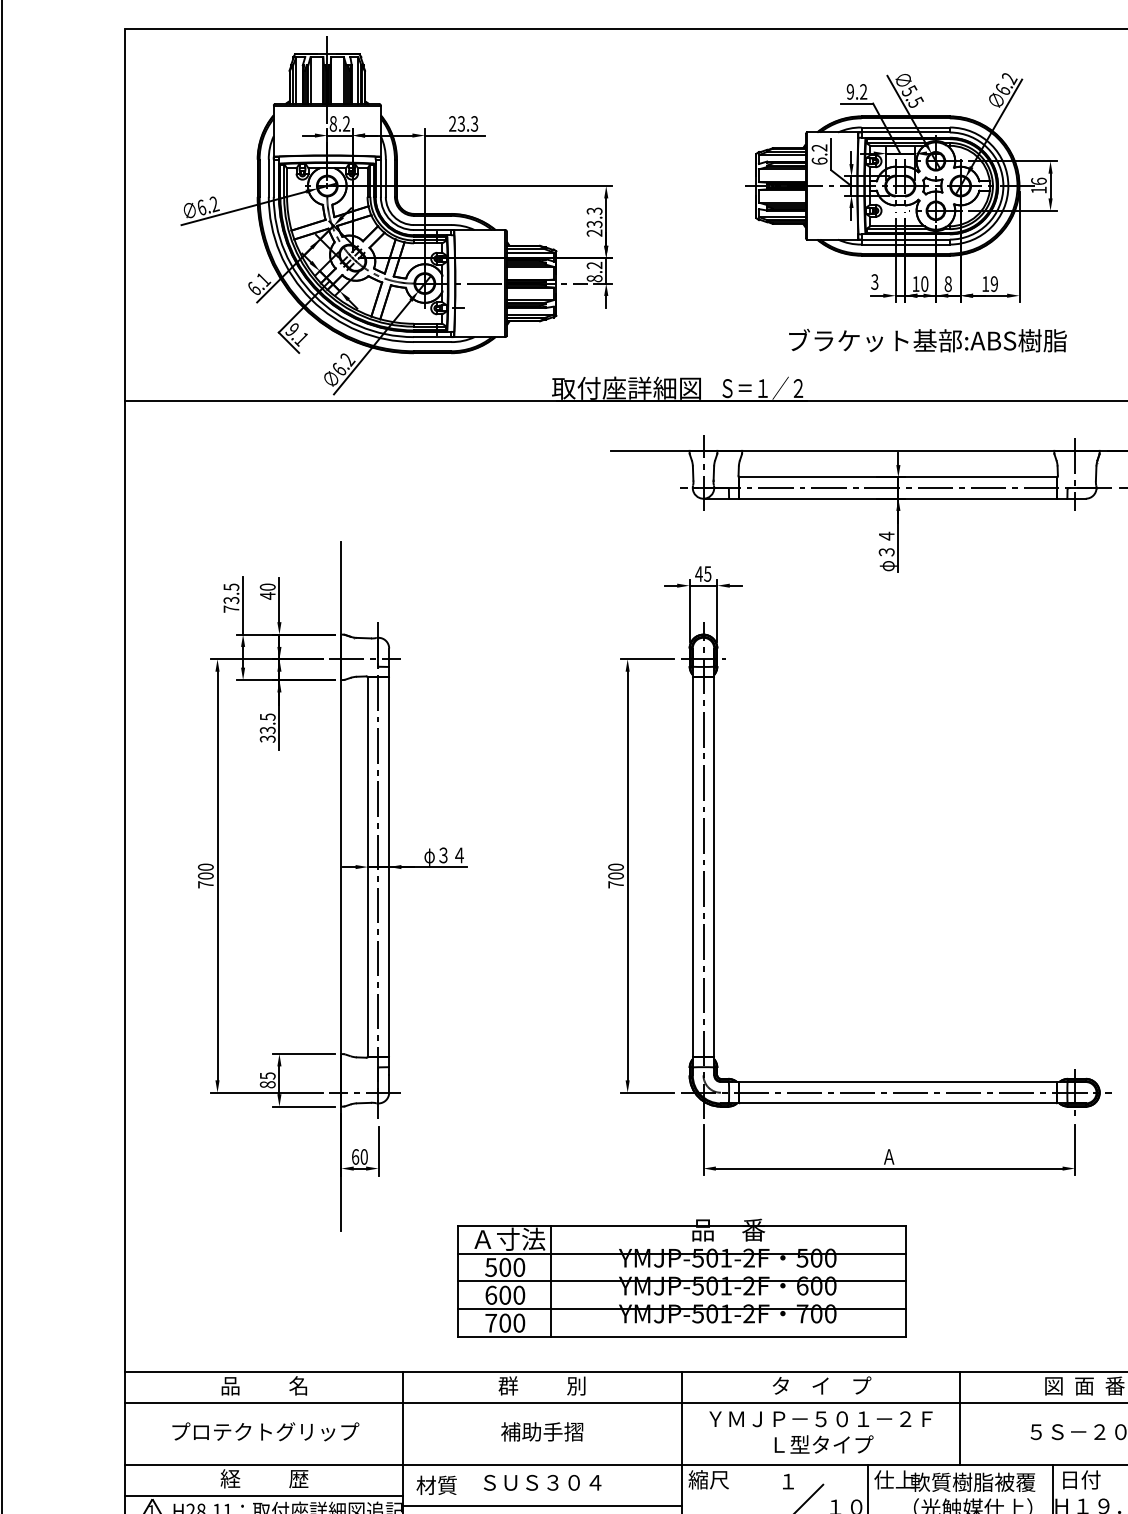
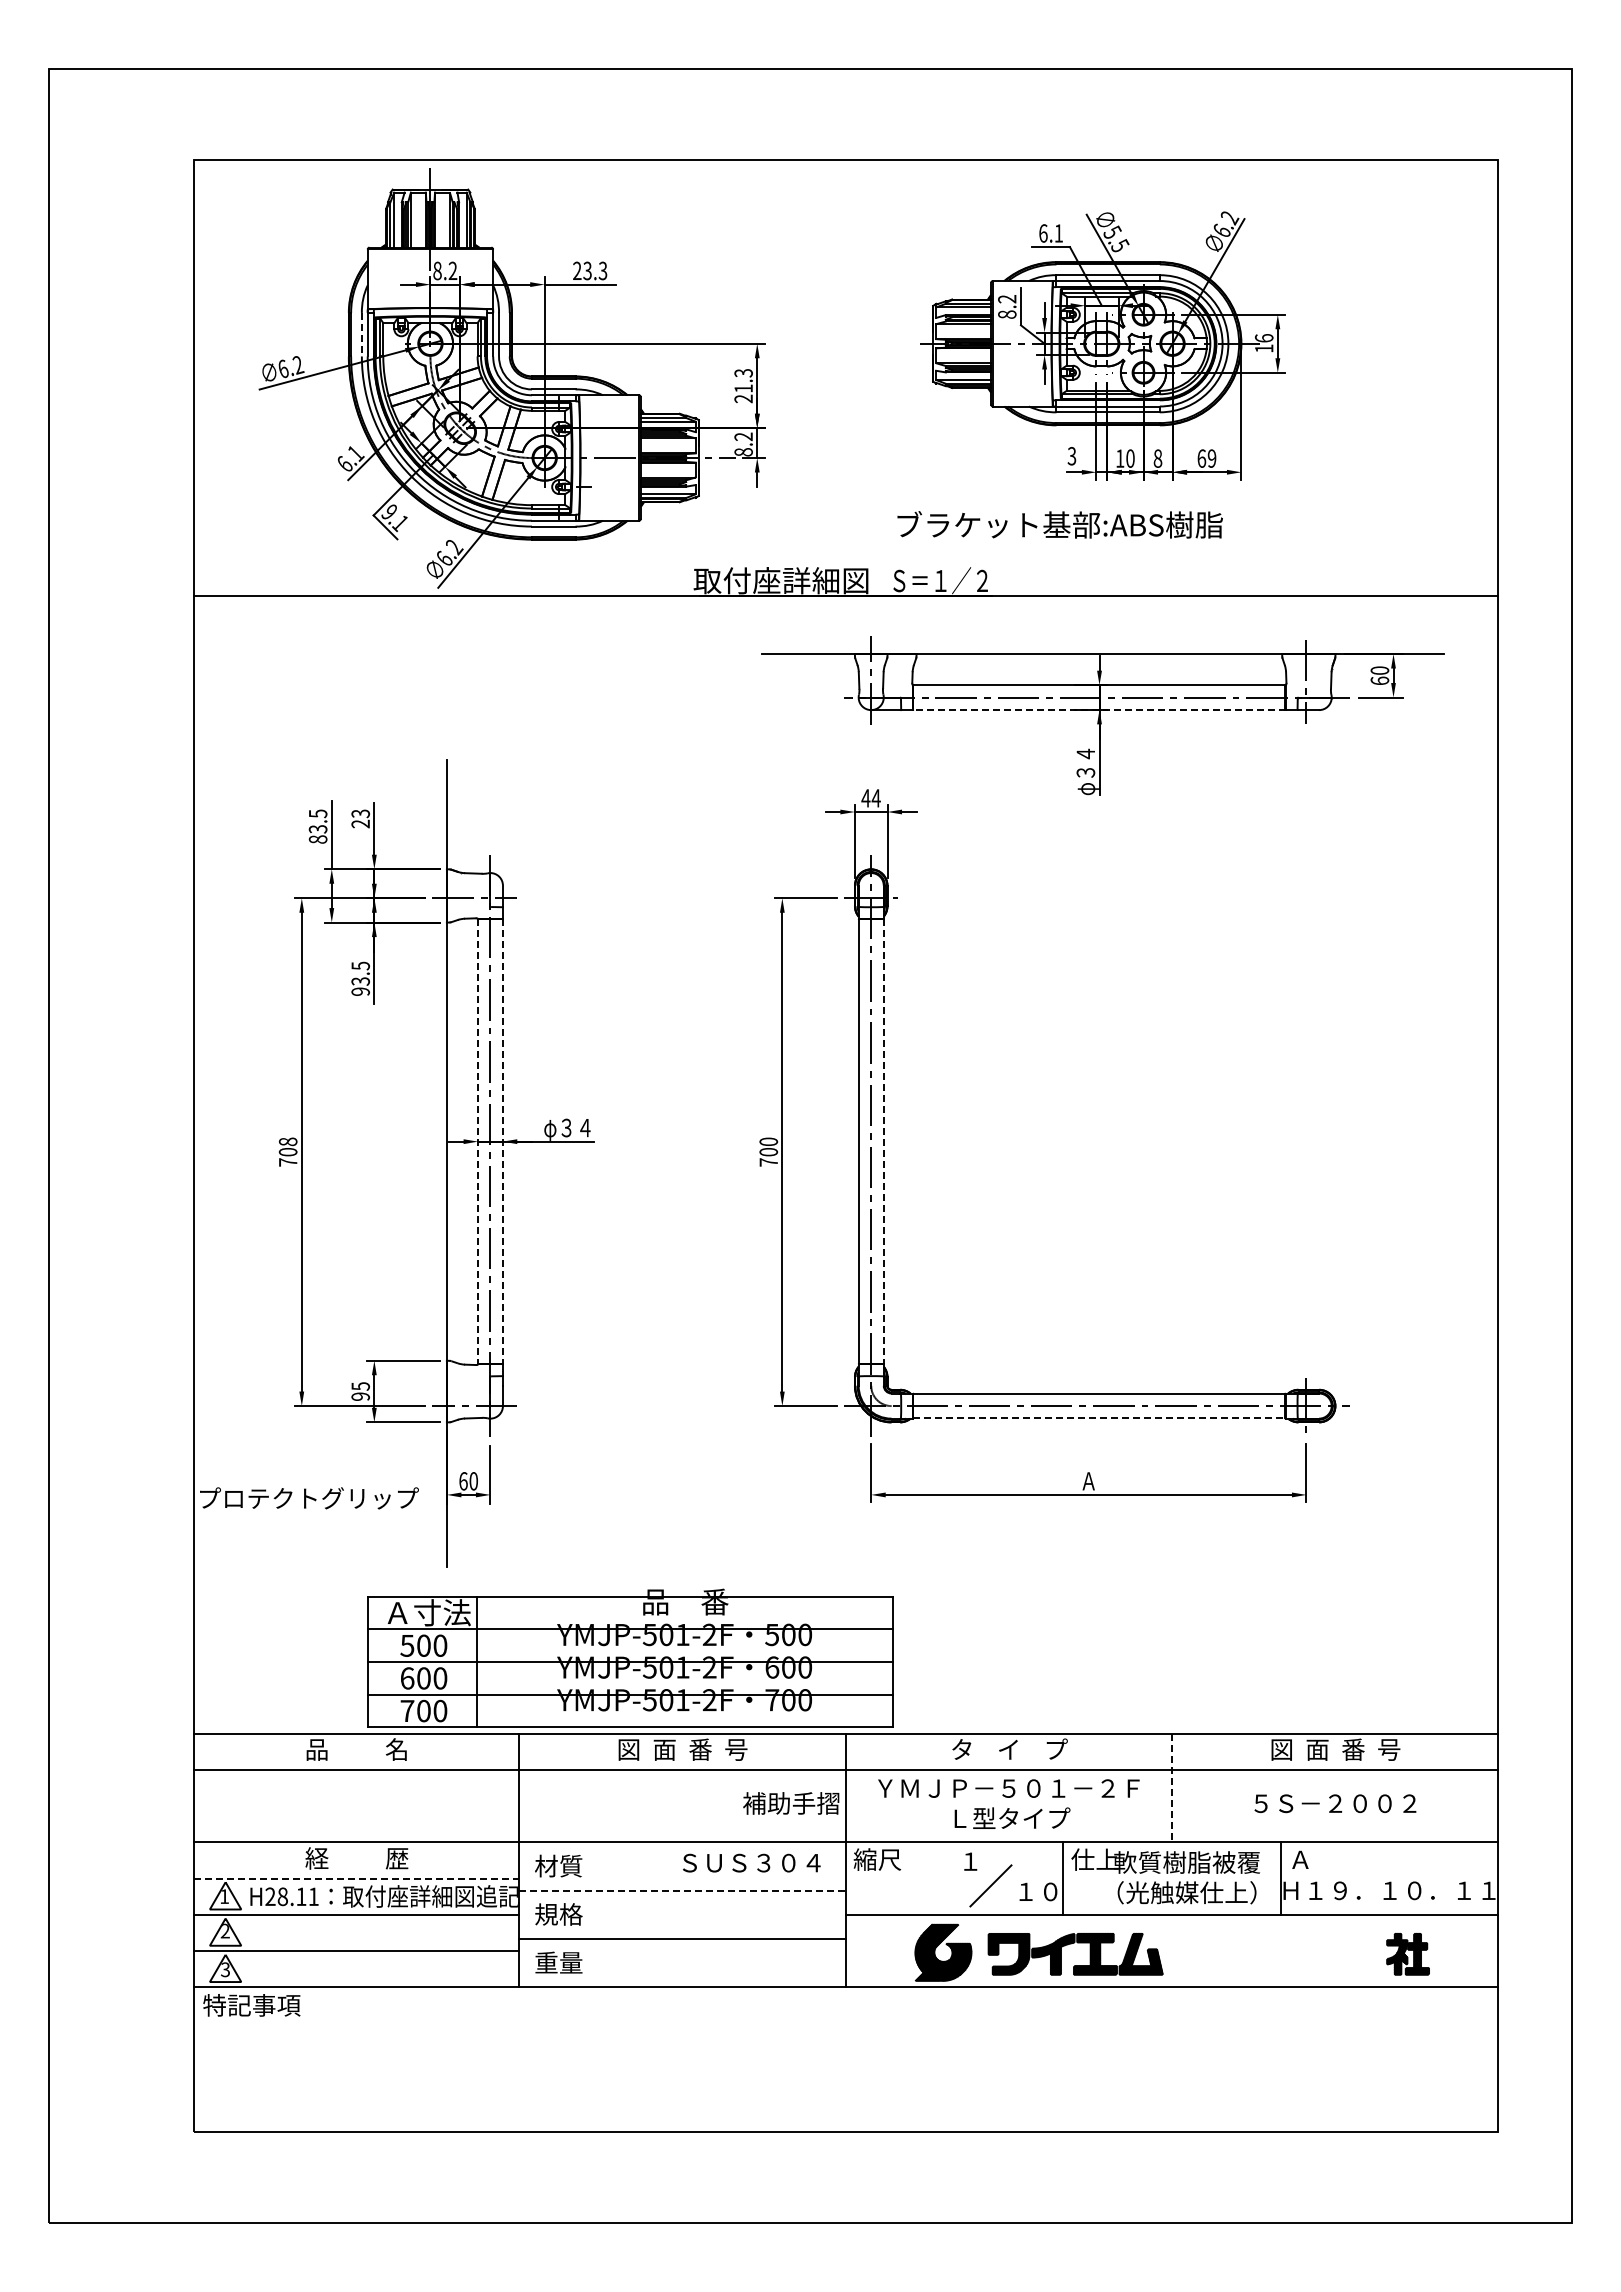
text: (857, 91) -> (1051, 233), 9.2 -> 6.1
text: (819, 161) -> (1007, 314), 6.2 -> 8.2
line: (268, 178) -> (361, 334), solid -> dashed
text: (594, 224) -> (743, 388), 23.3 -> 21.3
text: (985, 283) -> (1201, 458), 19 -> 69
text: (927, 340) -> (1059, 524), moved
line: (898, 498) -> (1099, 709), solid -> dashed
text: (707, 574) -> (875, 798), 45 -> 44
text: (267, 591) -> (360, 818), 40 -> 23
text: (230, 609) -> (317, 839), 73.5 -> 83.5
text: (267, 738) -> (360, 991), 33.5 -> 93.5
text: (206, 866) -> (288, 1141), 700 -> 708
line: (368, 866) -> (478, 1141), solid -> dashed
line: (388, 866) -> (502, 1141), solid -> dashed
line: (713, 866) -> (883, 1141), solid -> dashed
text: (267, 1084) -> (360, 1396), 85 -> 95
line: (898, 1103) -> (1099, 1418), solid -> dashed
part: (681, 1277) -> (630, 1657), moved
text: (542, 1385) -> (682, 1749), 群          別 -> 図  面  番  号
line: (960, 1419) -> (1172, 1788), solid -> dashed
text: (265, 1431) -> (309, 1498), moved
text: (542, 1431) -> (791, 1803), moved
text: (1081, 1479) -> (1314, 1859), 日付 -> Ａ
text: (542, 1482) -> (751, 1862), moved
line: (264, 1495) -> (356, 1878), solid -> dashed
line: (543, 1506) -> (683, 1890), solid -> dashed

